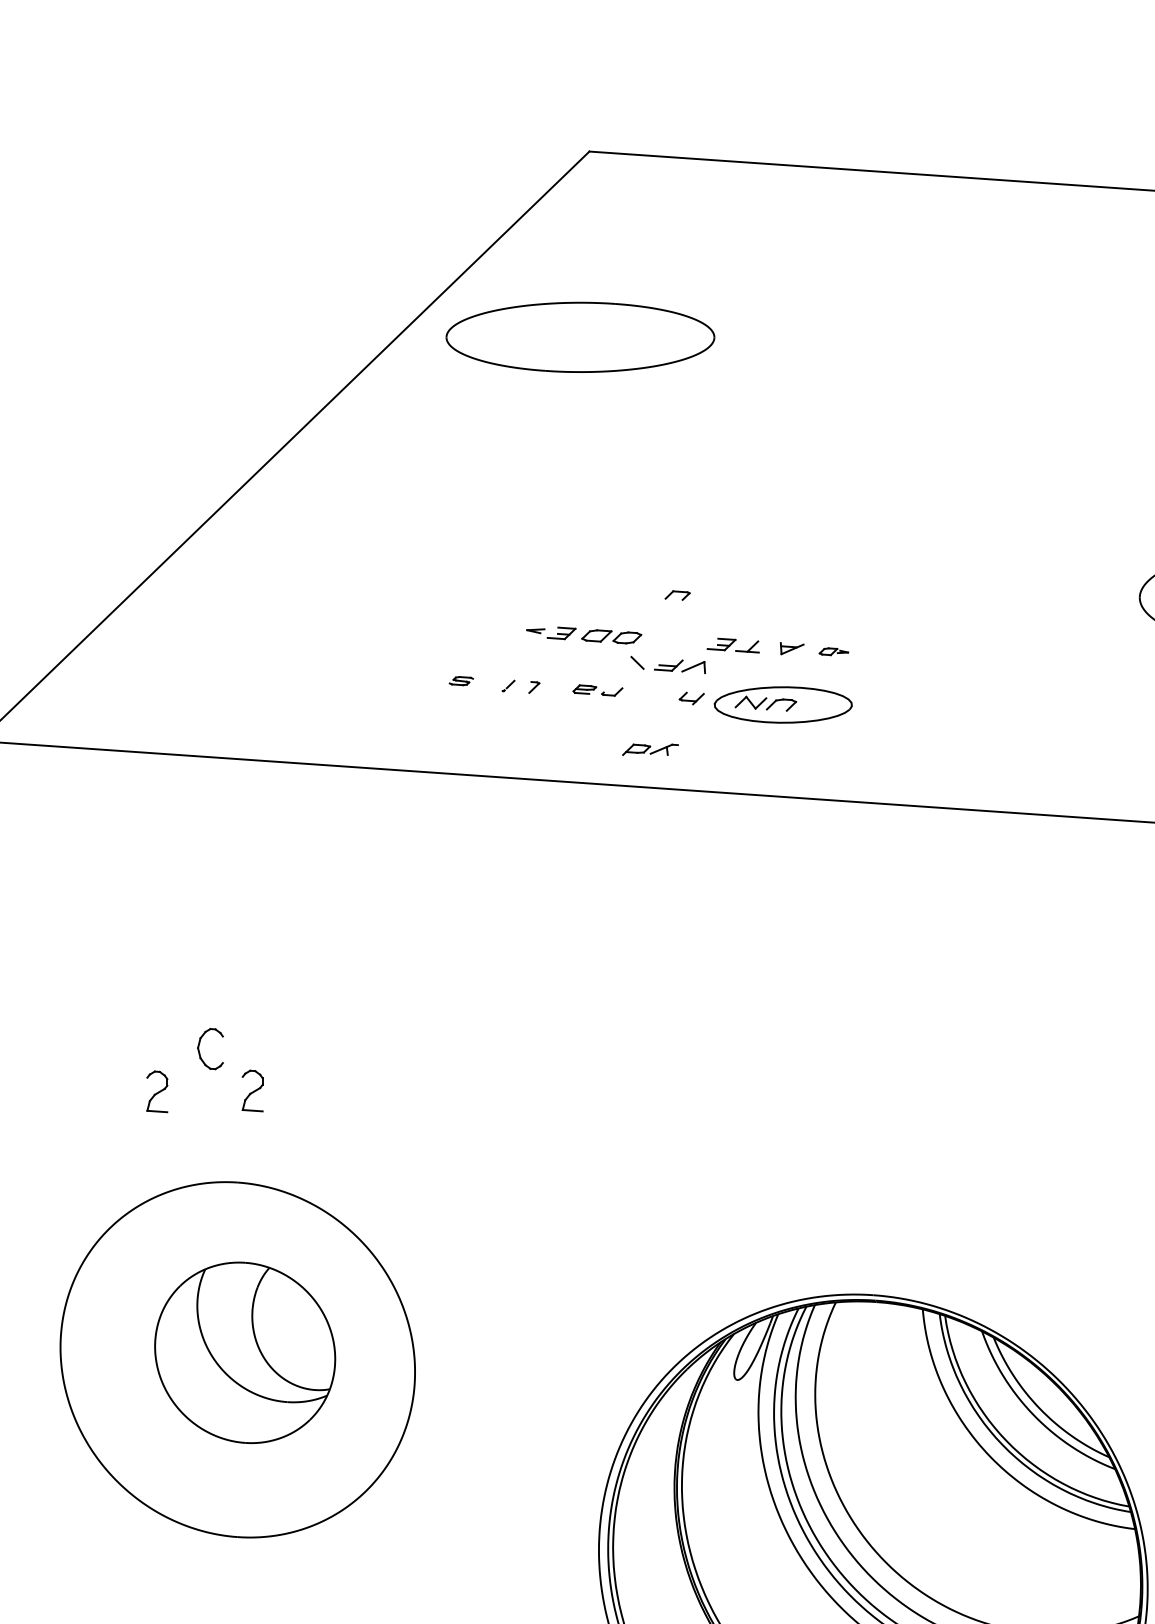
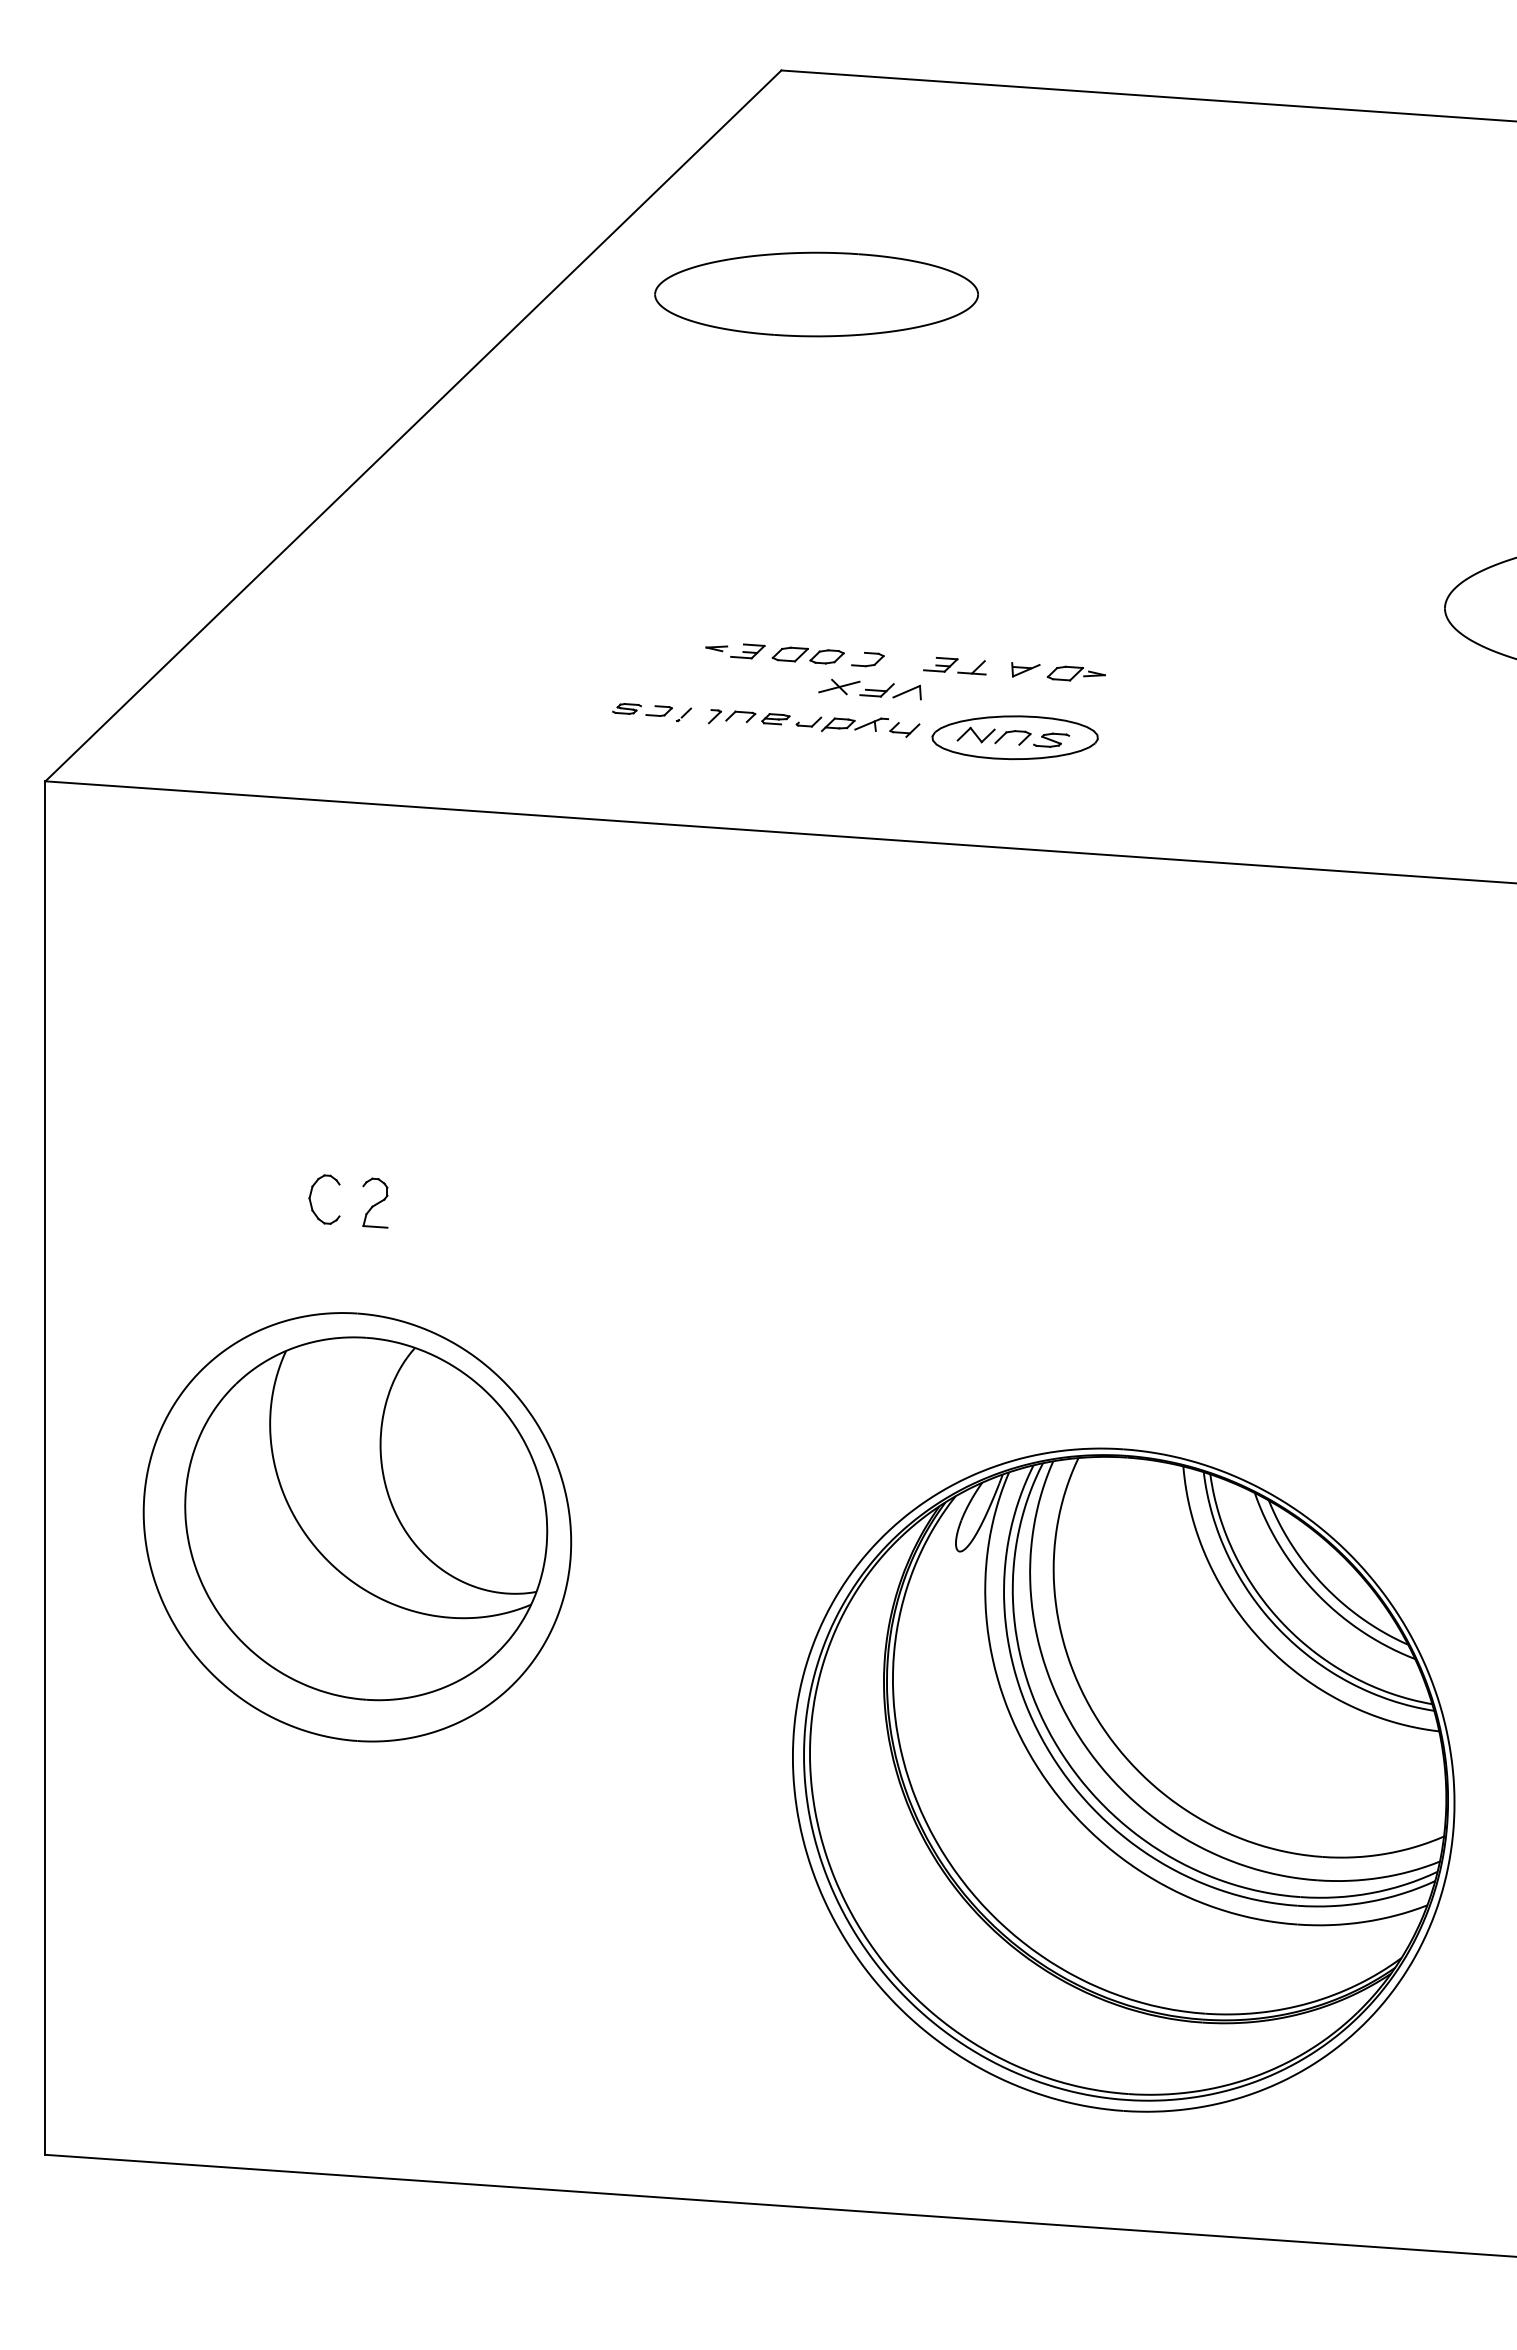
part: (580, 337) -> (816, 294), moved
part: (677, 595) -> (740, 716), moved
part: (660, 640) -> (867, 659), added
part: (833, 651) -> (1075, 673), size x1.67
line: (637, 662) -> (839, 686), added
part: (487, 682) -> (658, 710), added
part: (813, 706) -> (1051, 739), added
part: (650, 749) -> (854, 724), moved
part: (199, 1050) -> (311, 1201), moved
part: (157, 1091) -> (260, 1203), removed
part: (245, 1352) -> (366, 1518), size x1.67

